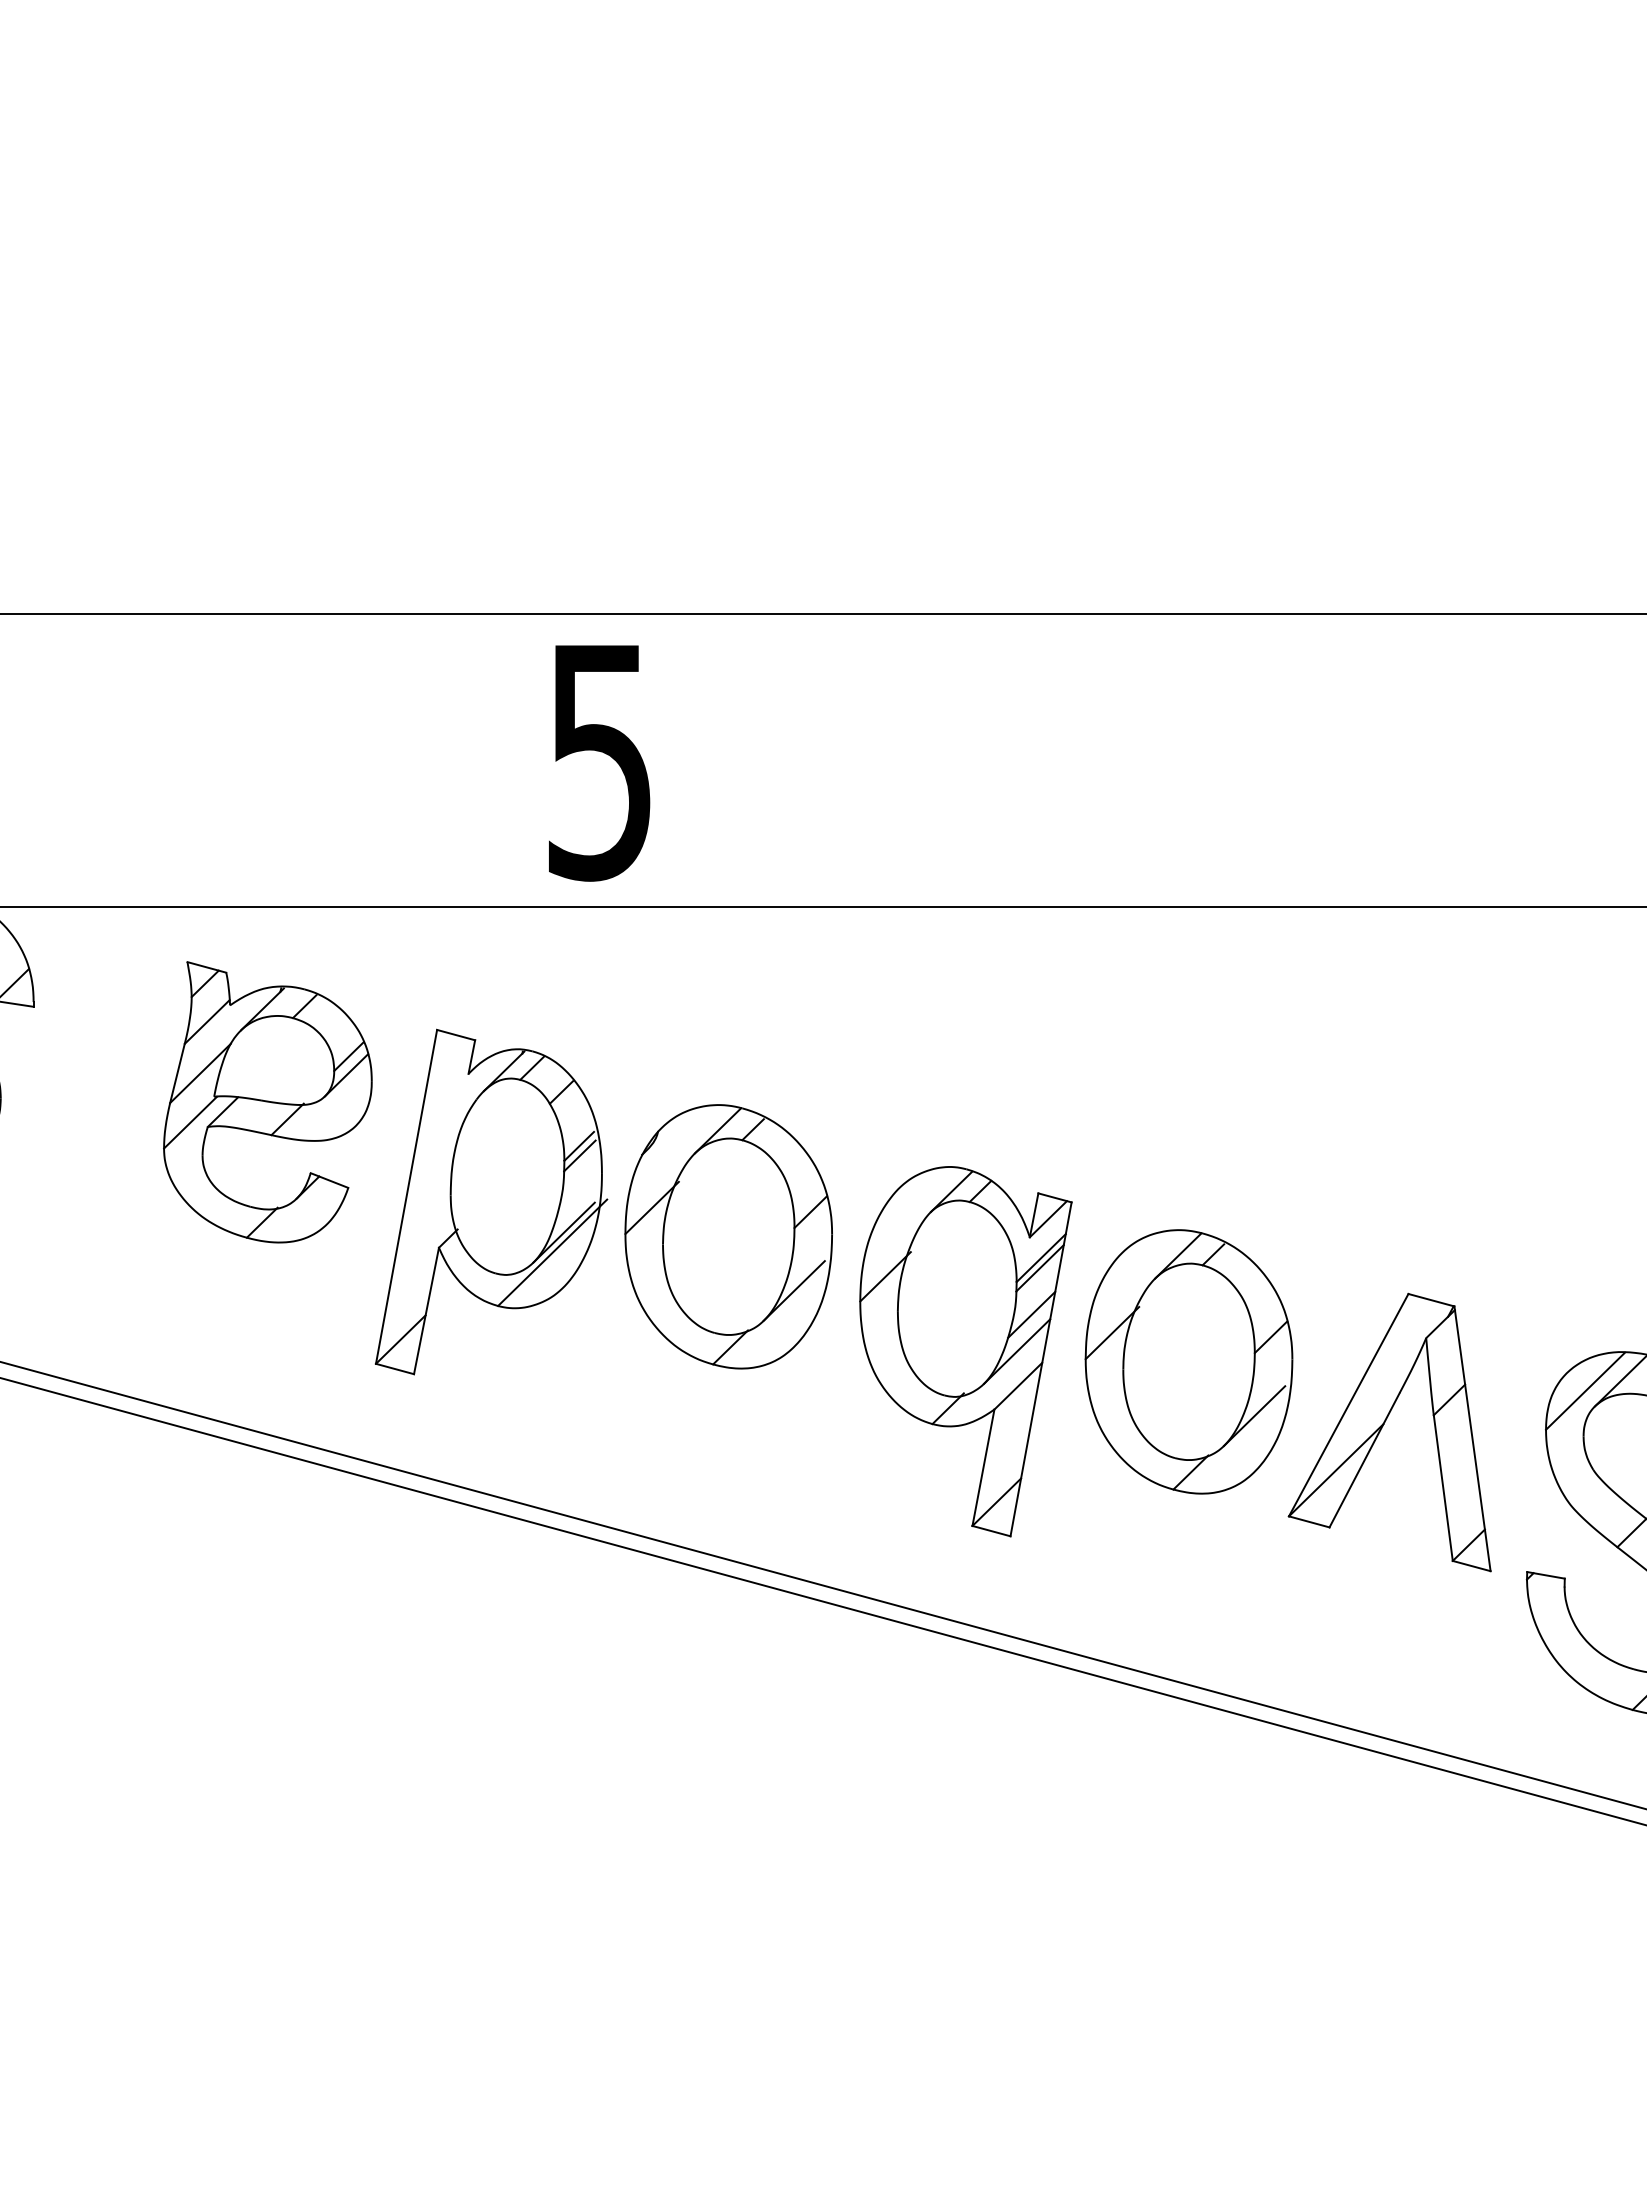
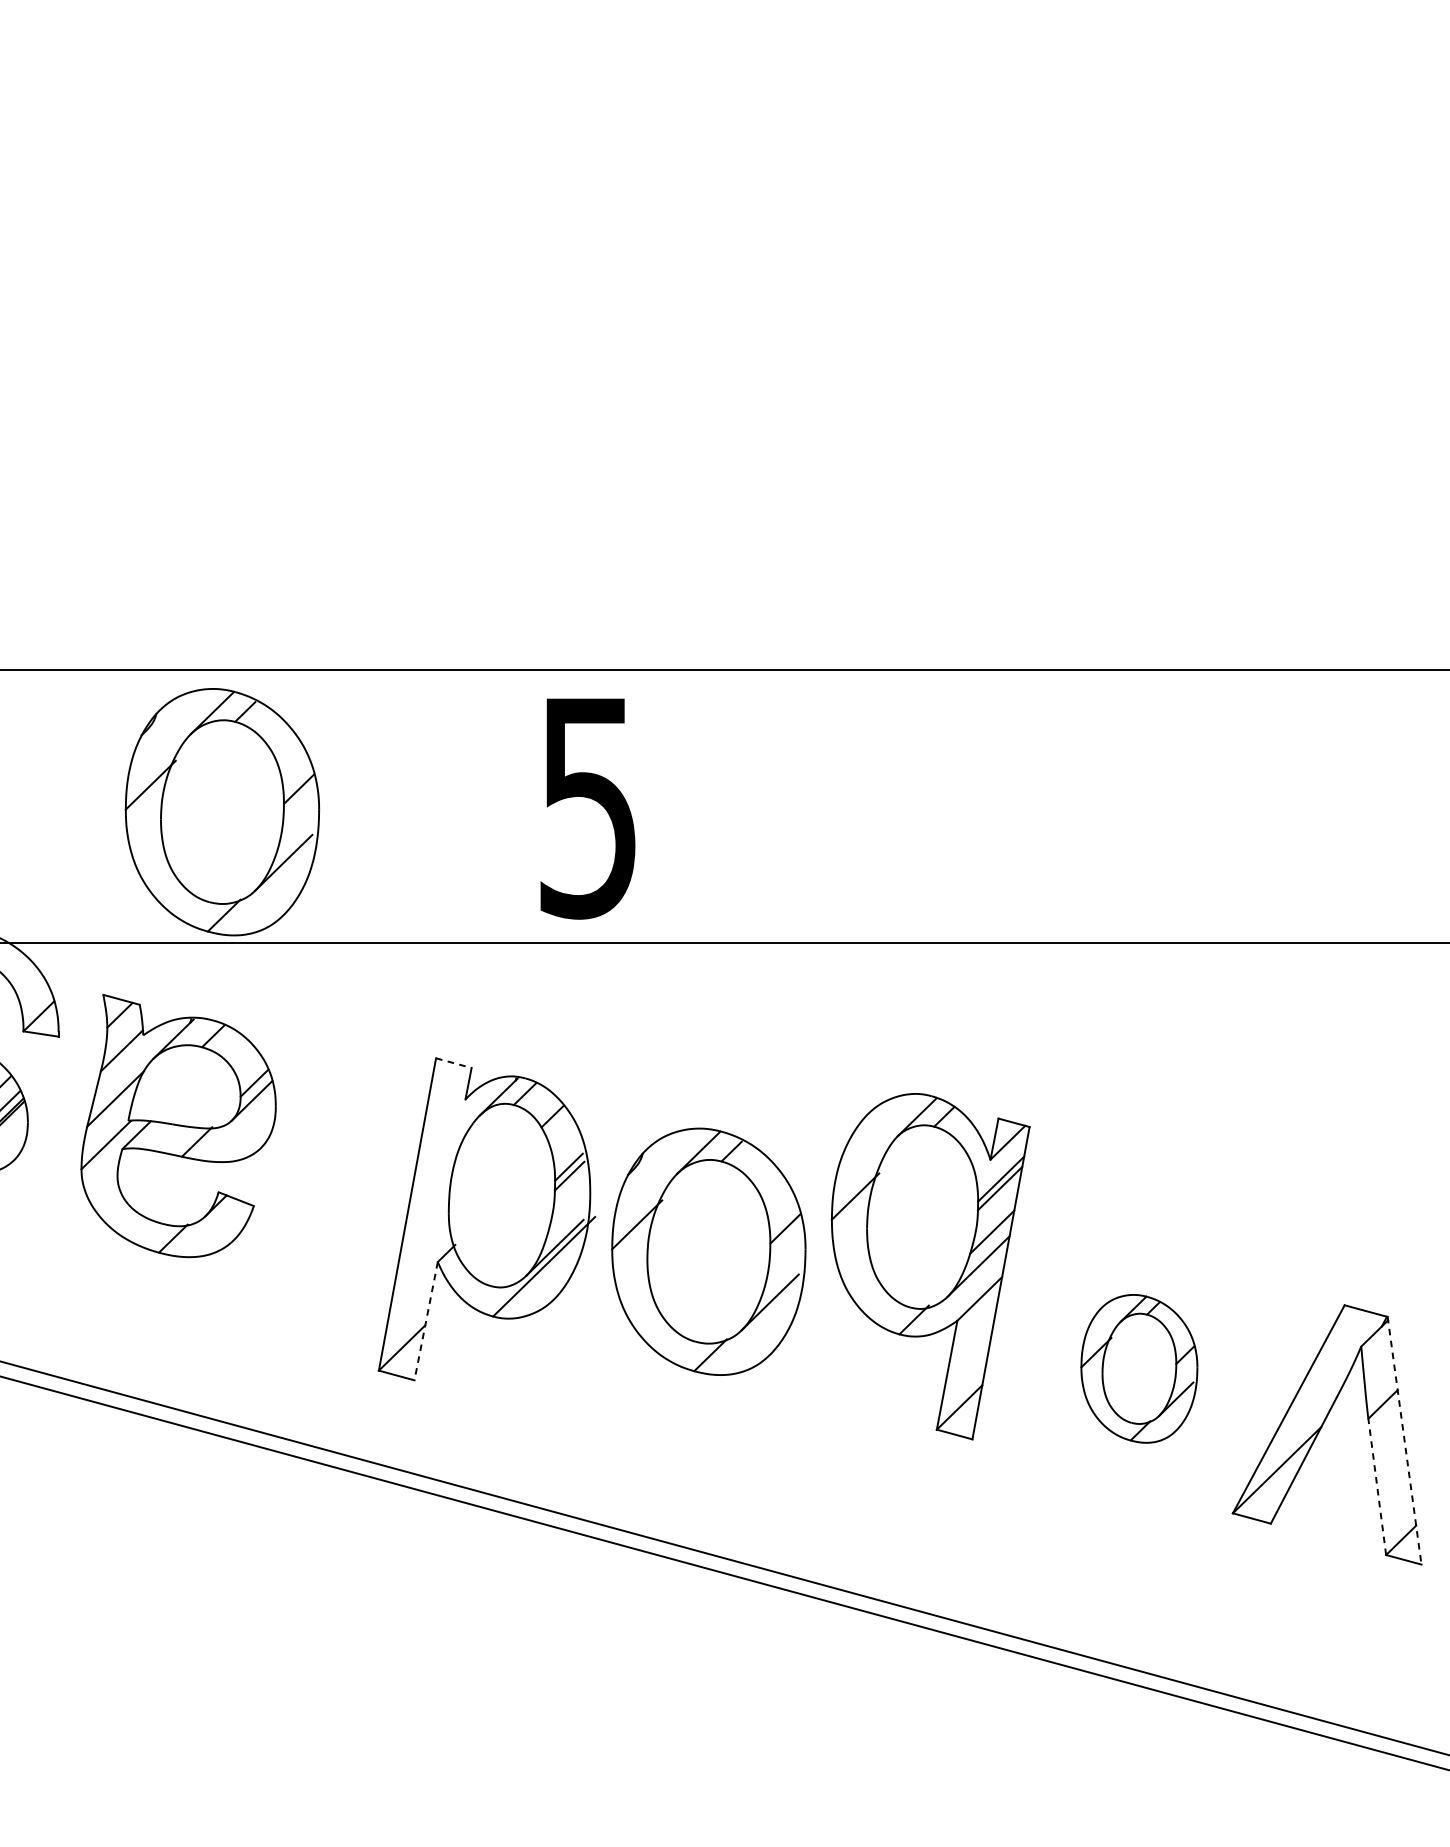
part: (208, 766) -> (222, 811), added
line: (456, 1035) -> (454, 1063), solid -> dashed
part: (267, 1102) -> (178, 1126), moved
line: (426, 1311) -> (426, 1321), solid -> dashed
part: (965, 1351) -> (930, 1266), moved
part: (1188, 1361) -> (1138, 1368), size x0.6
line: (1472, 1438) -> (1404, 1440), solid -> dashed
line: (1443, 1487) -> (1377, 1486), solid -> dashed

